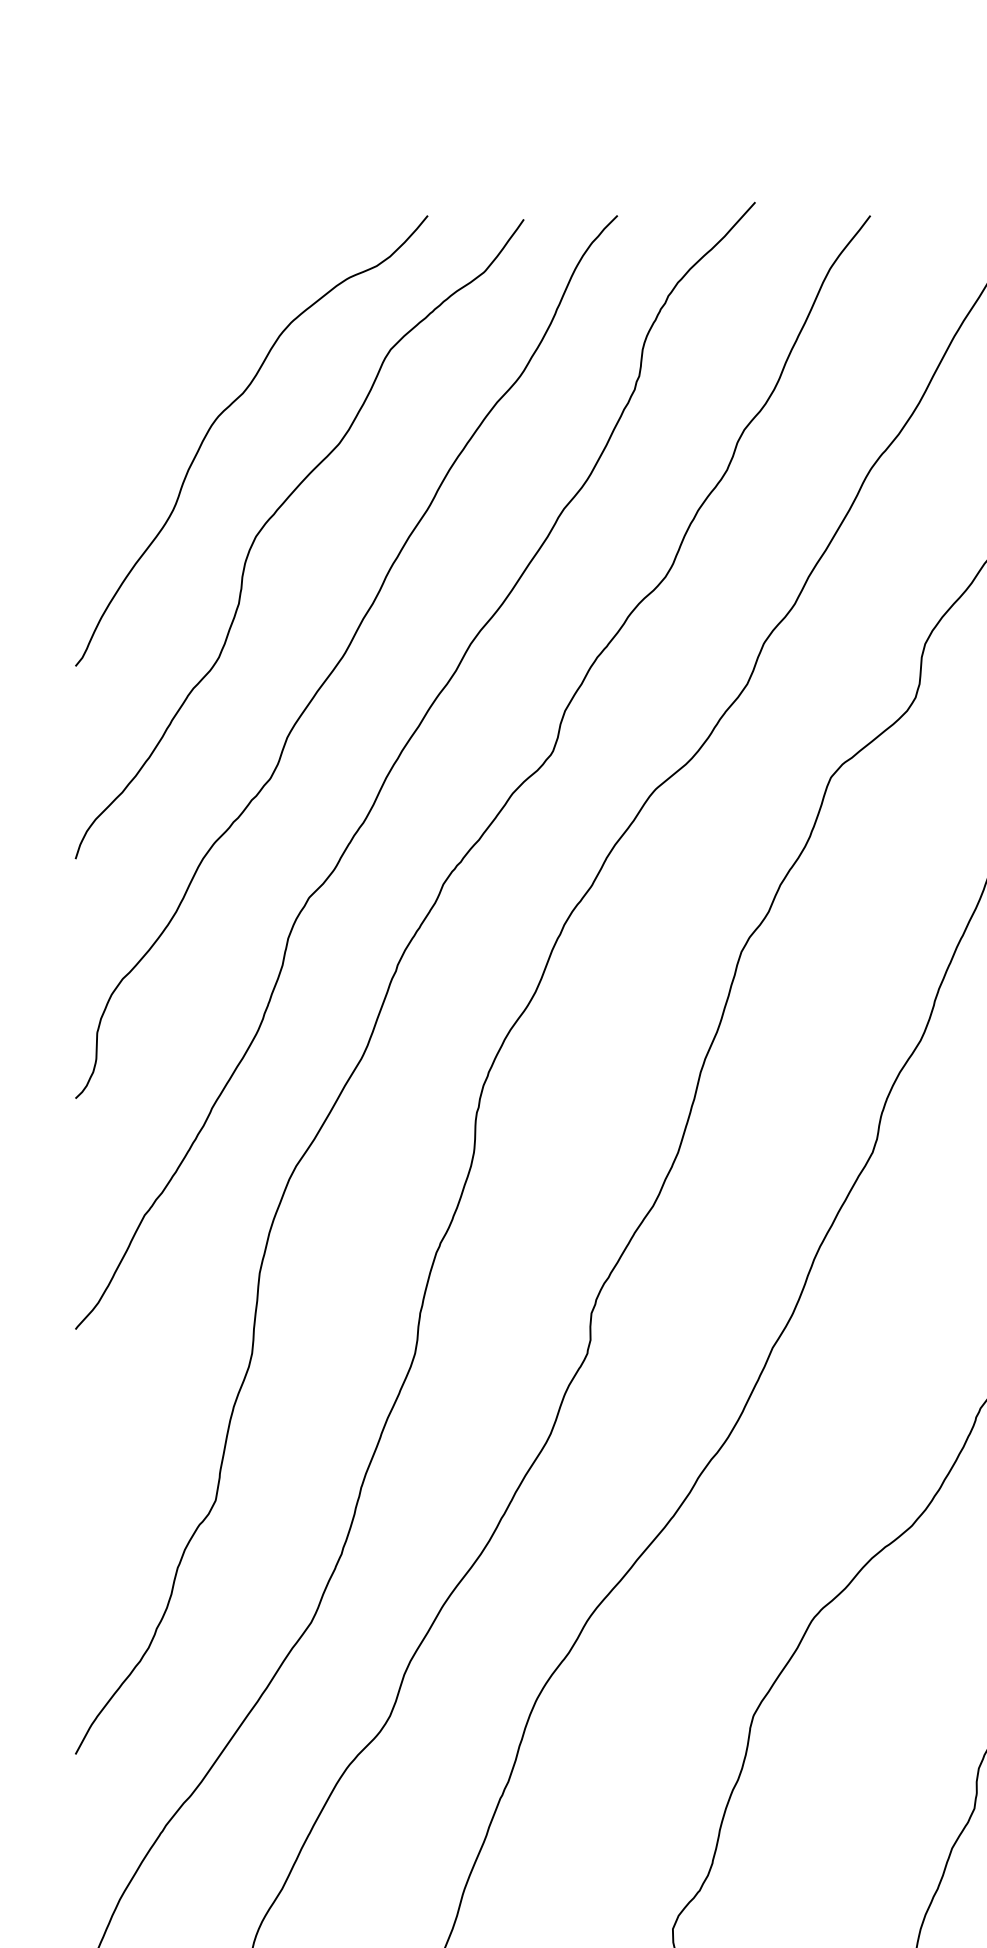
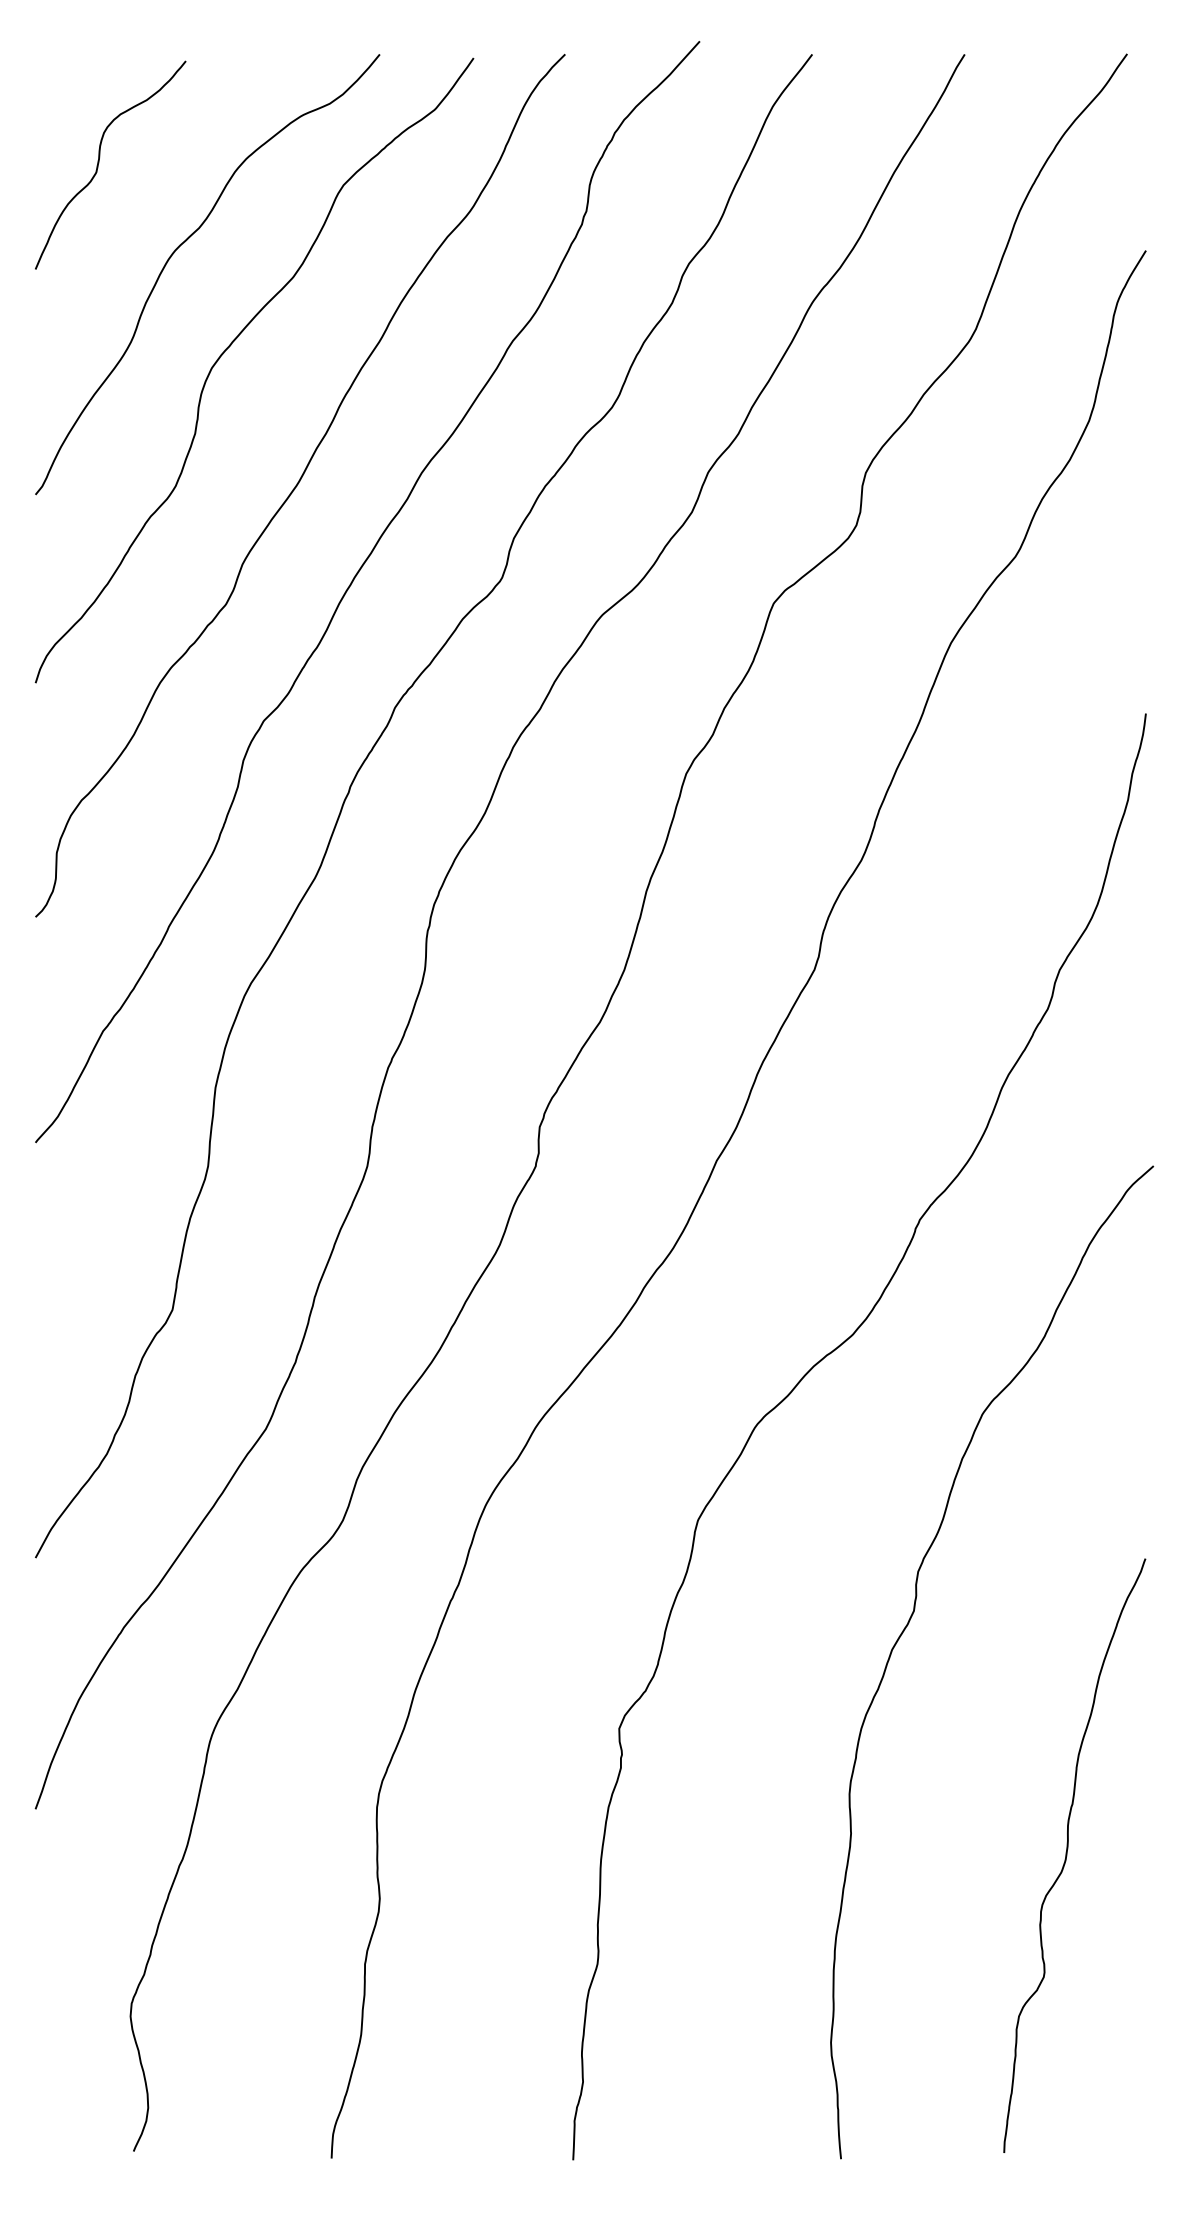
curve: (140, 327) -> (99, 163), added

